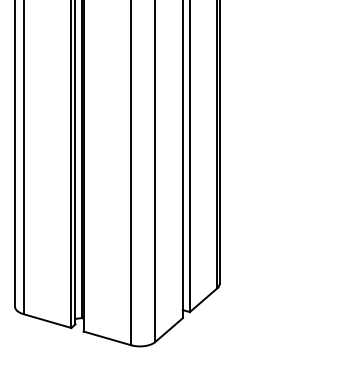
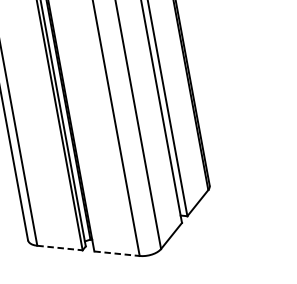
line: (47, 321) -> (60, 248), solid -> dashed
line: (107, 338) -> (117, 253), solid -> dashed

